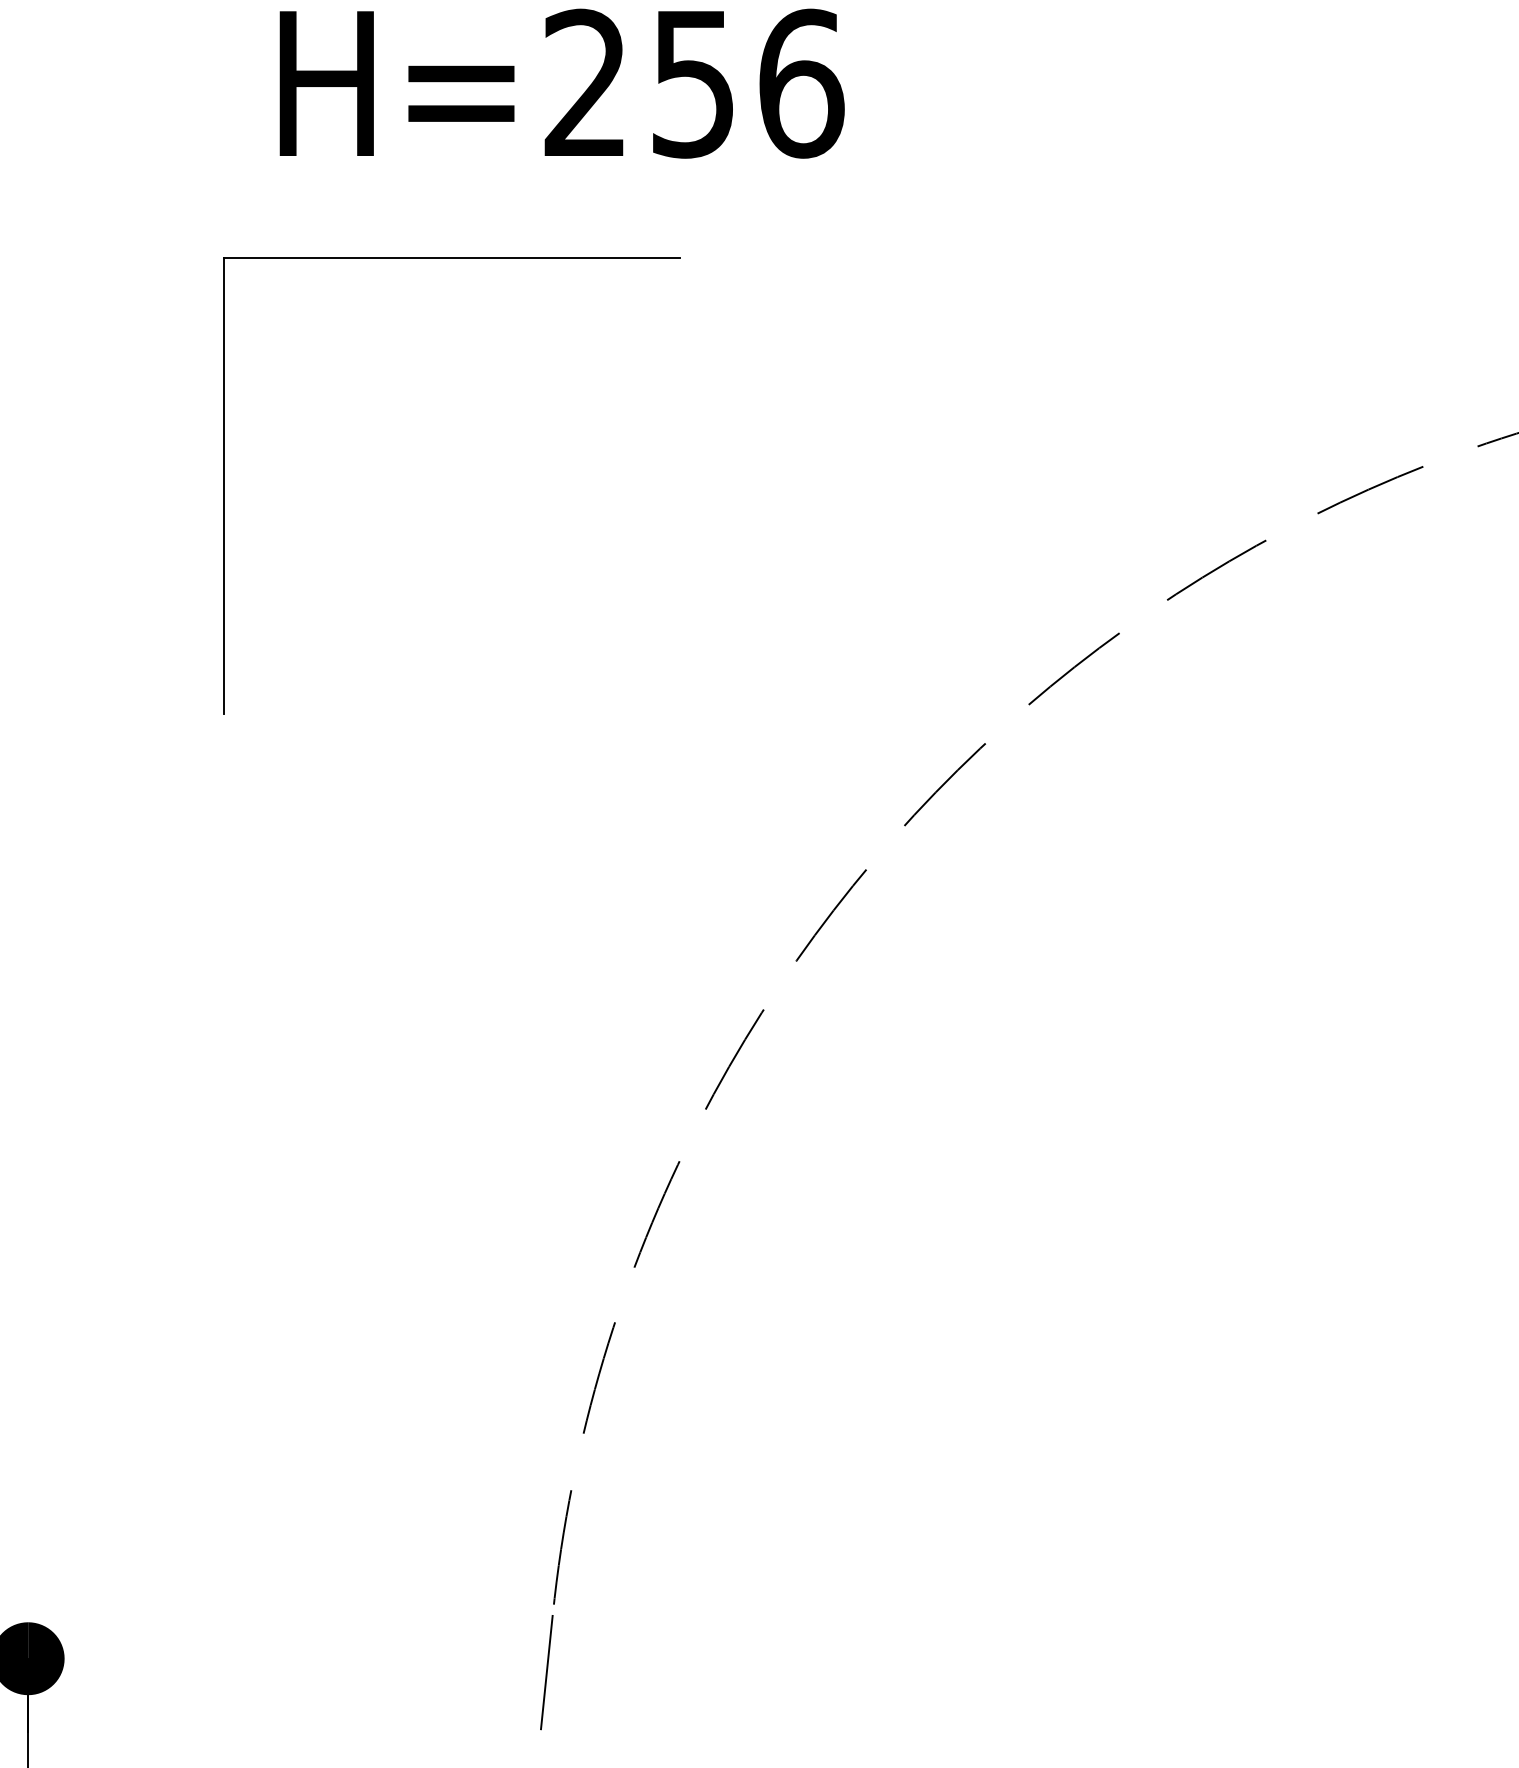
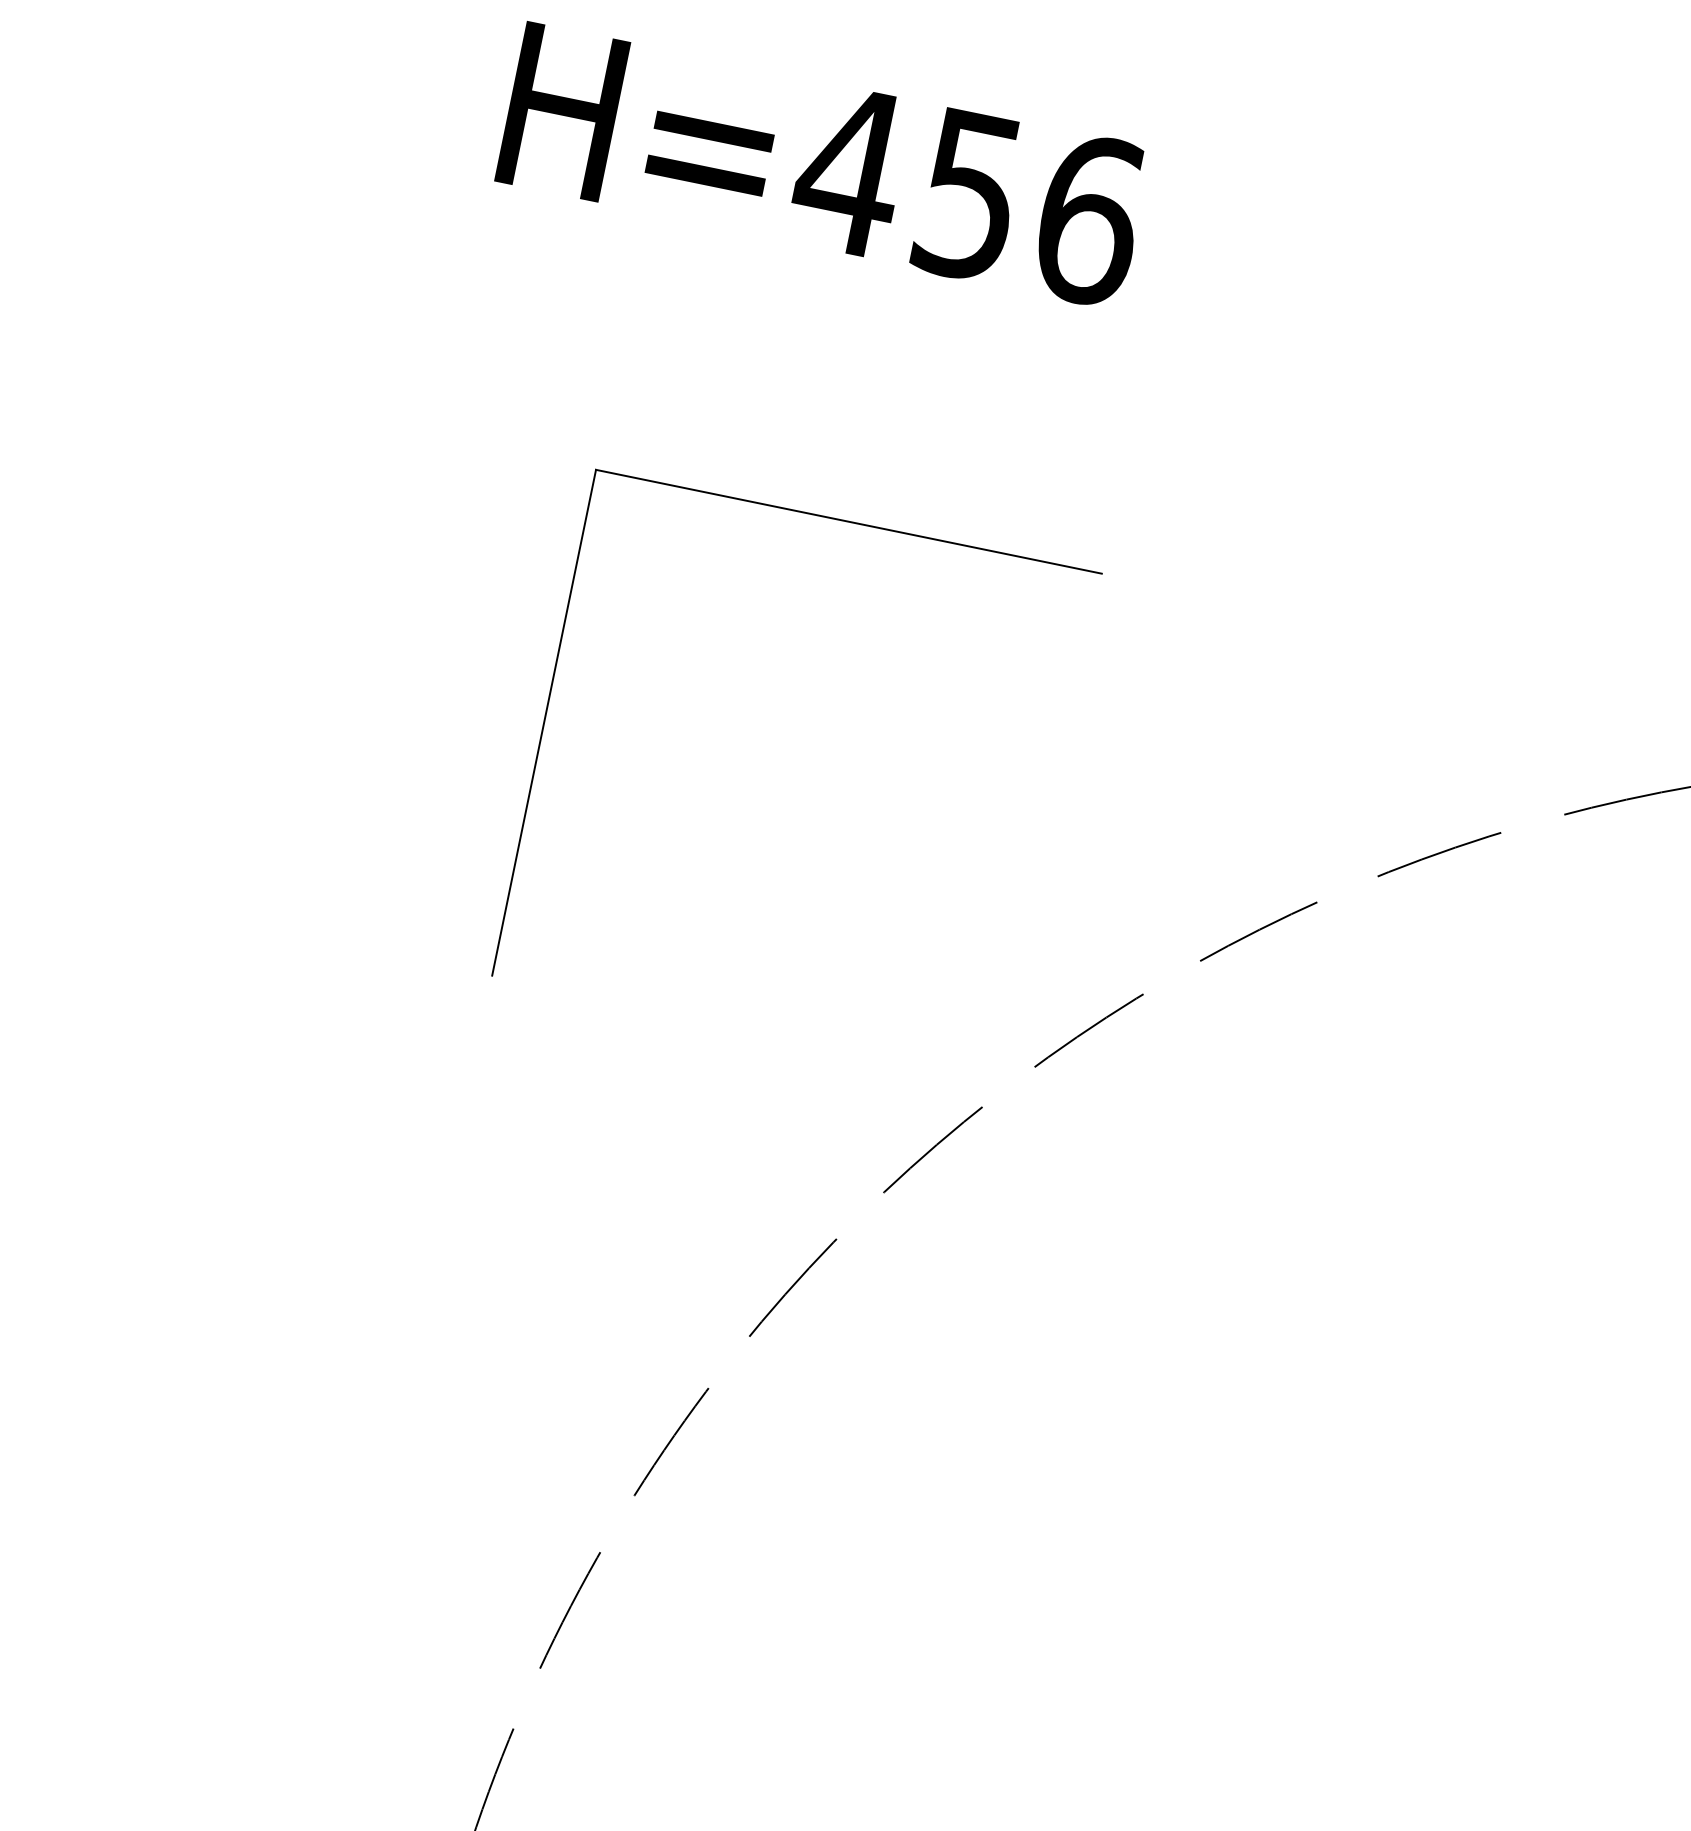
text: (585, 81) -> (850, 168), H=256 -> H=456
part: (451, 258) -> (848, 521), moved

